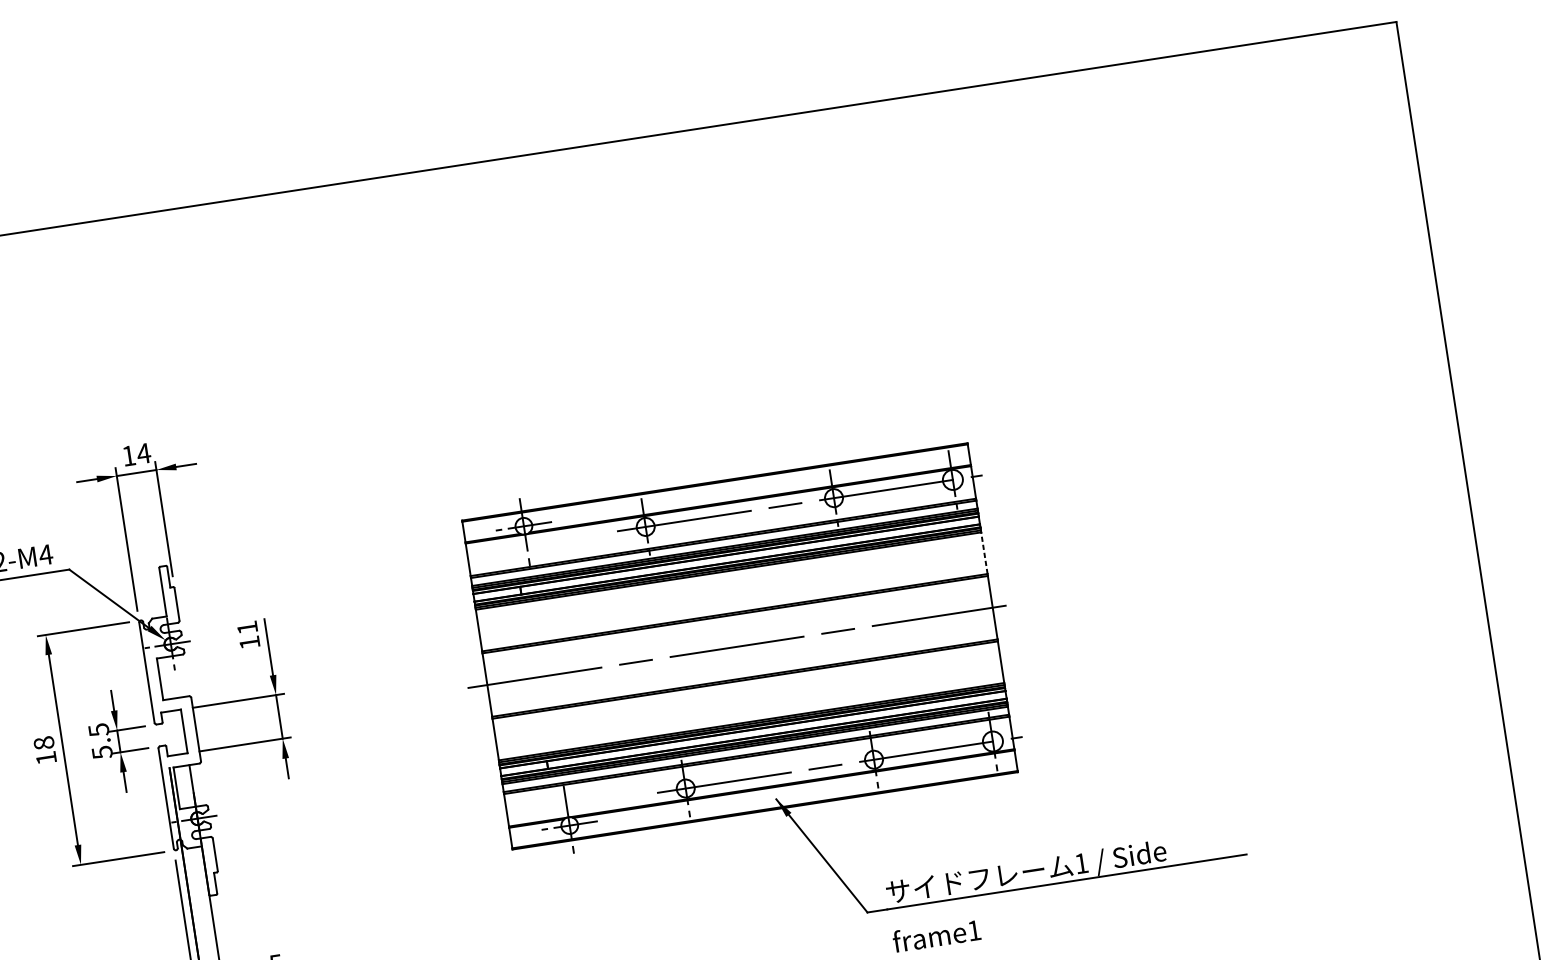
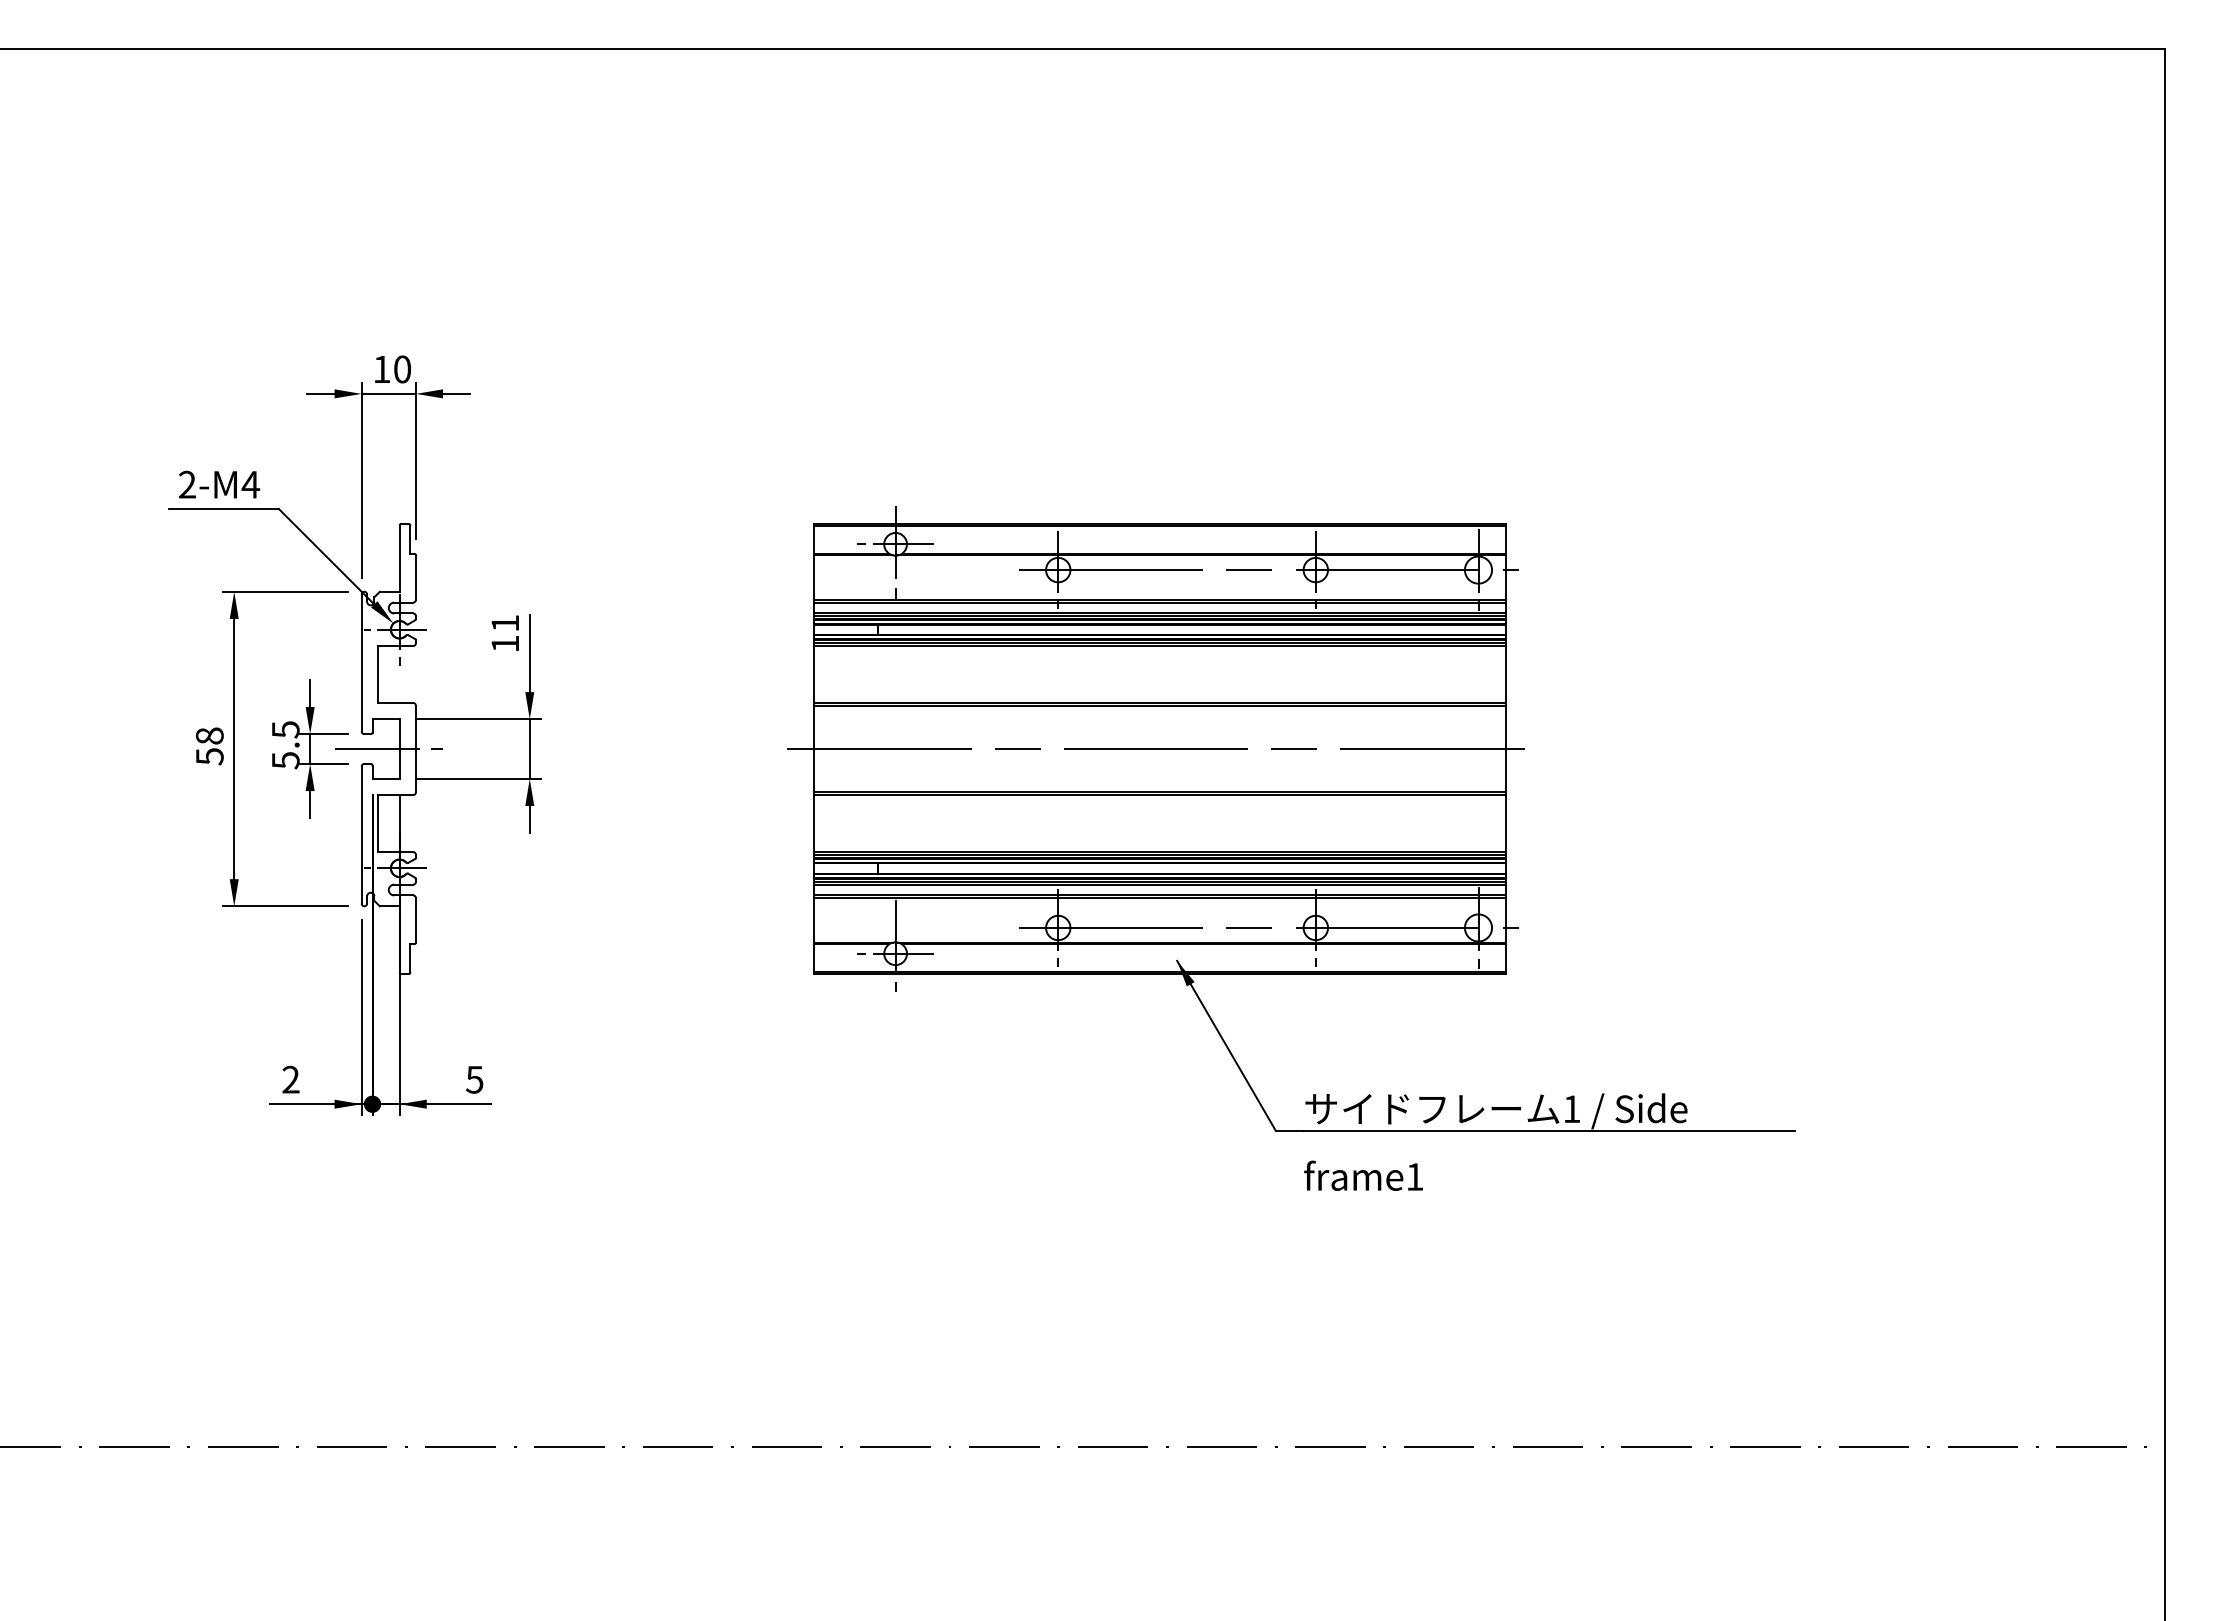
text: (143, 453) -> (402, 369), 14 -> 10
line: (984, 552) -> (1505, 673), dashed -> solid
line: (176, 733) -> (388, 749), added
text: (46, 758) -> (209, 756), 18 -> 58

